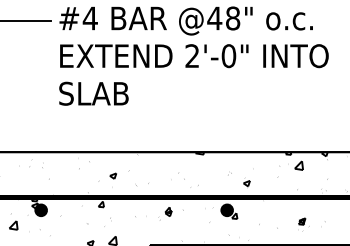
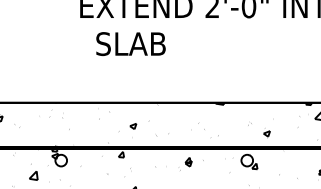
text: (93, 93) -> (130, 43), moved
fill: (40, 210) -> (60, 160), removed
fill: (226, 210) -> (246, 160), removed

